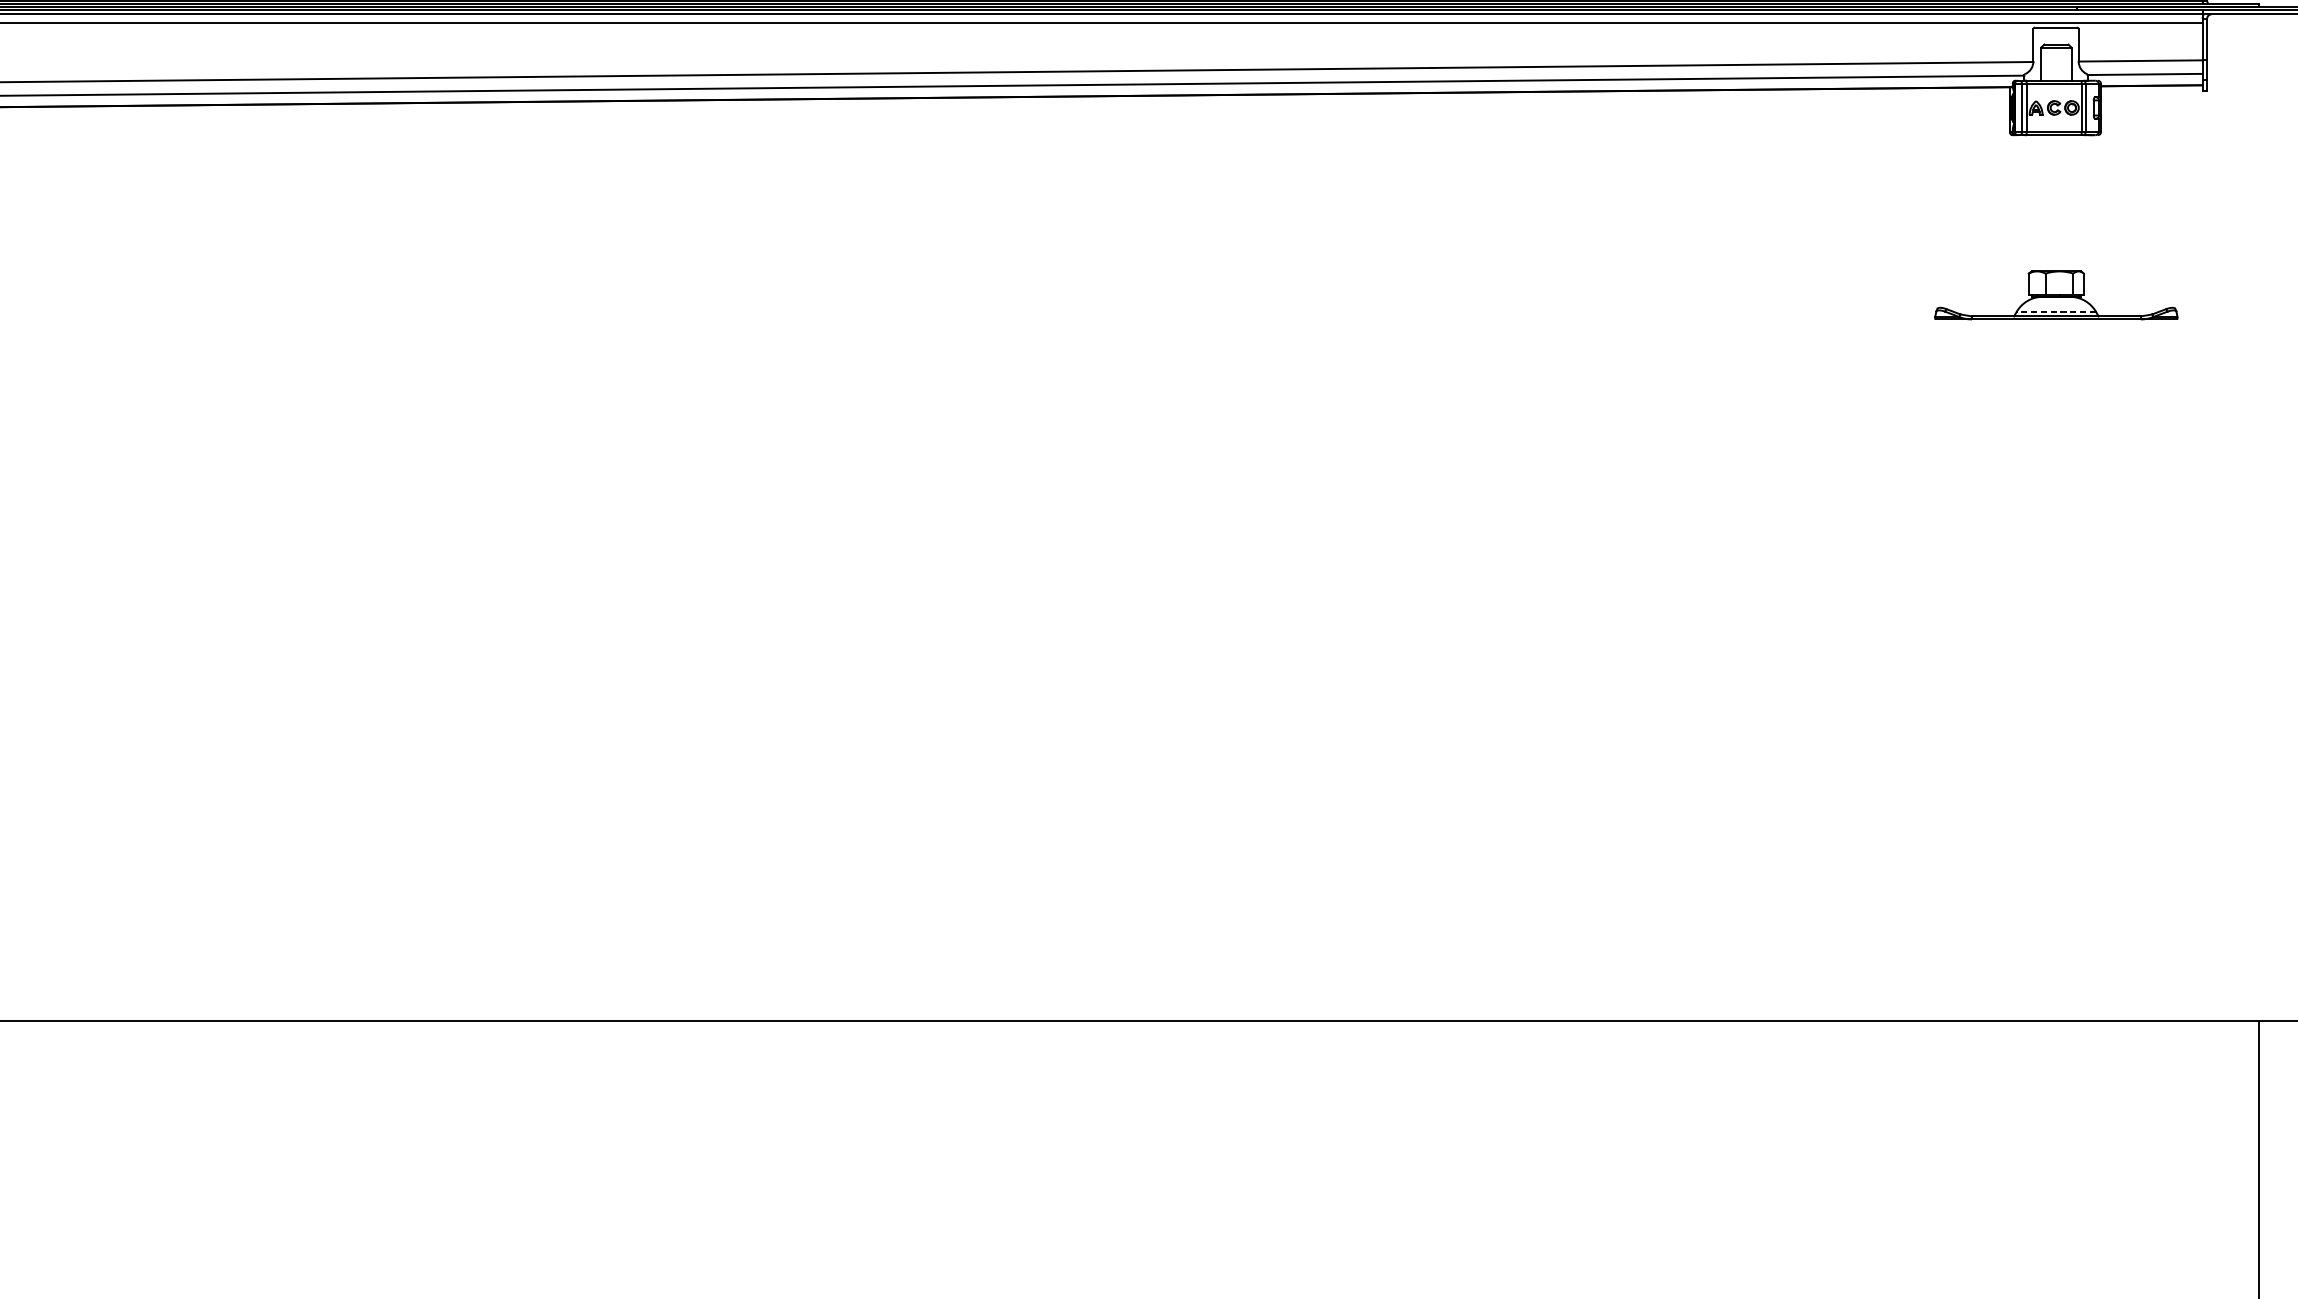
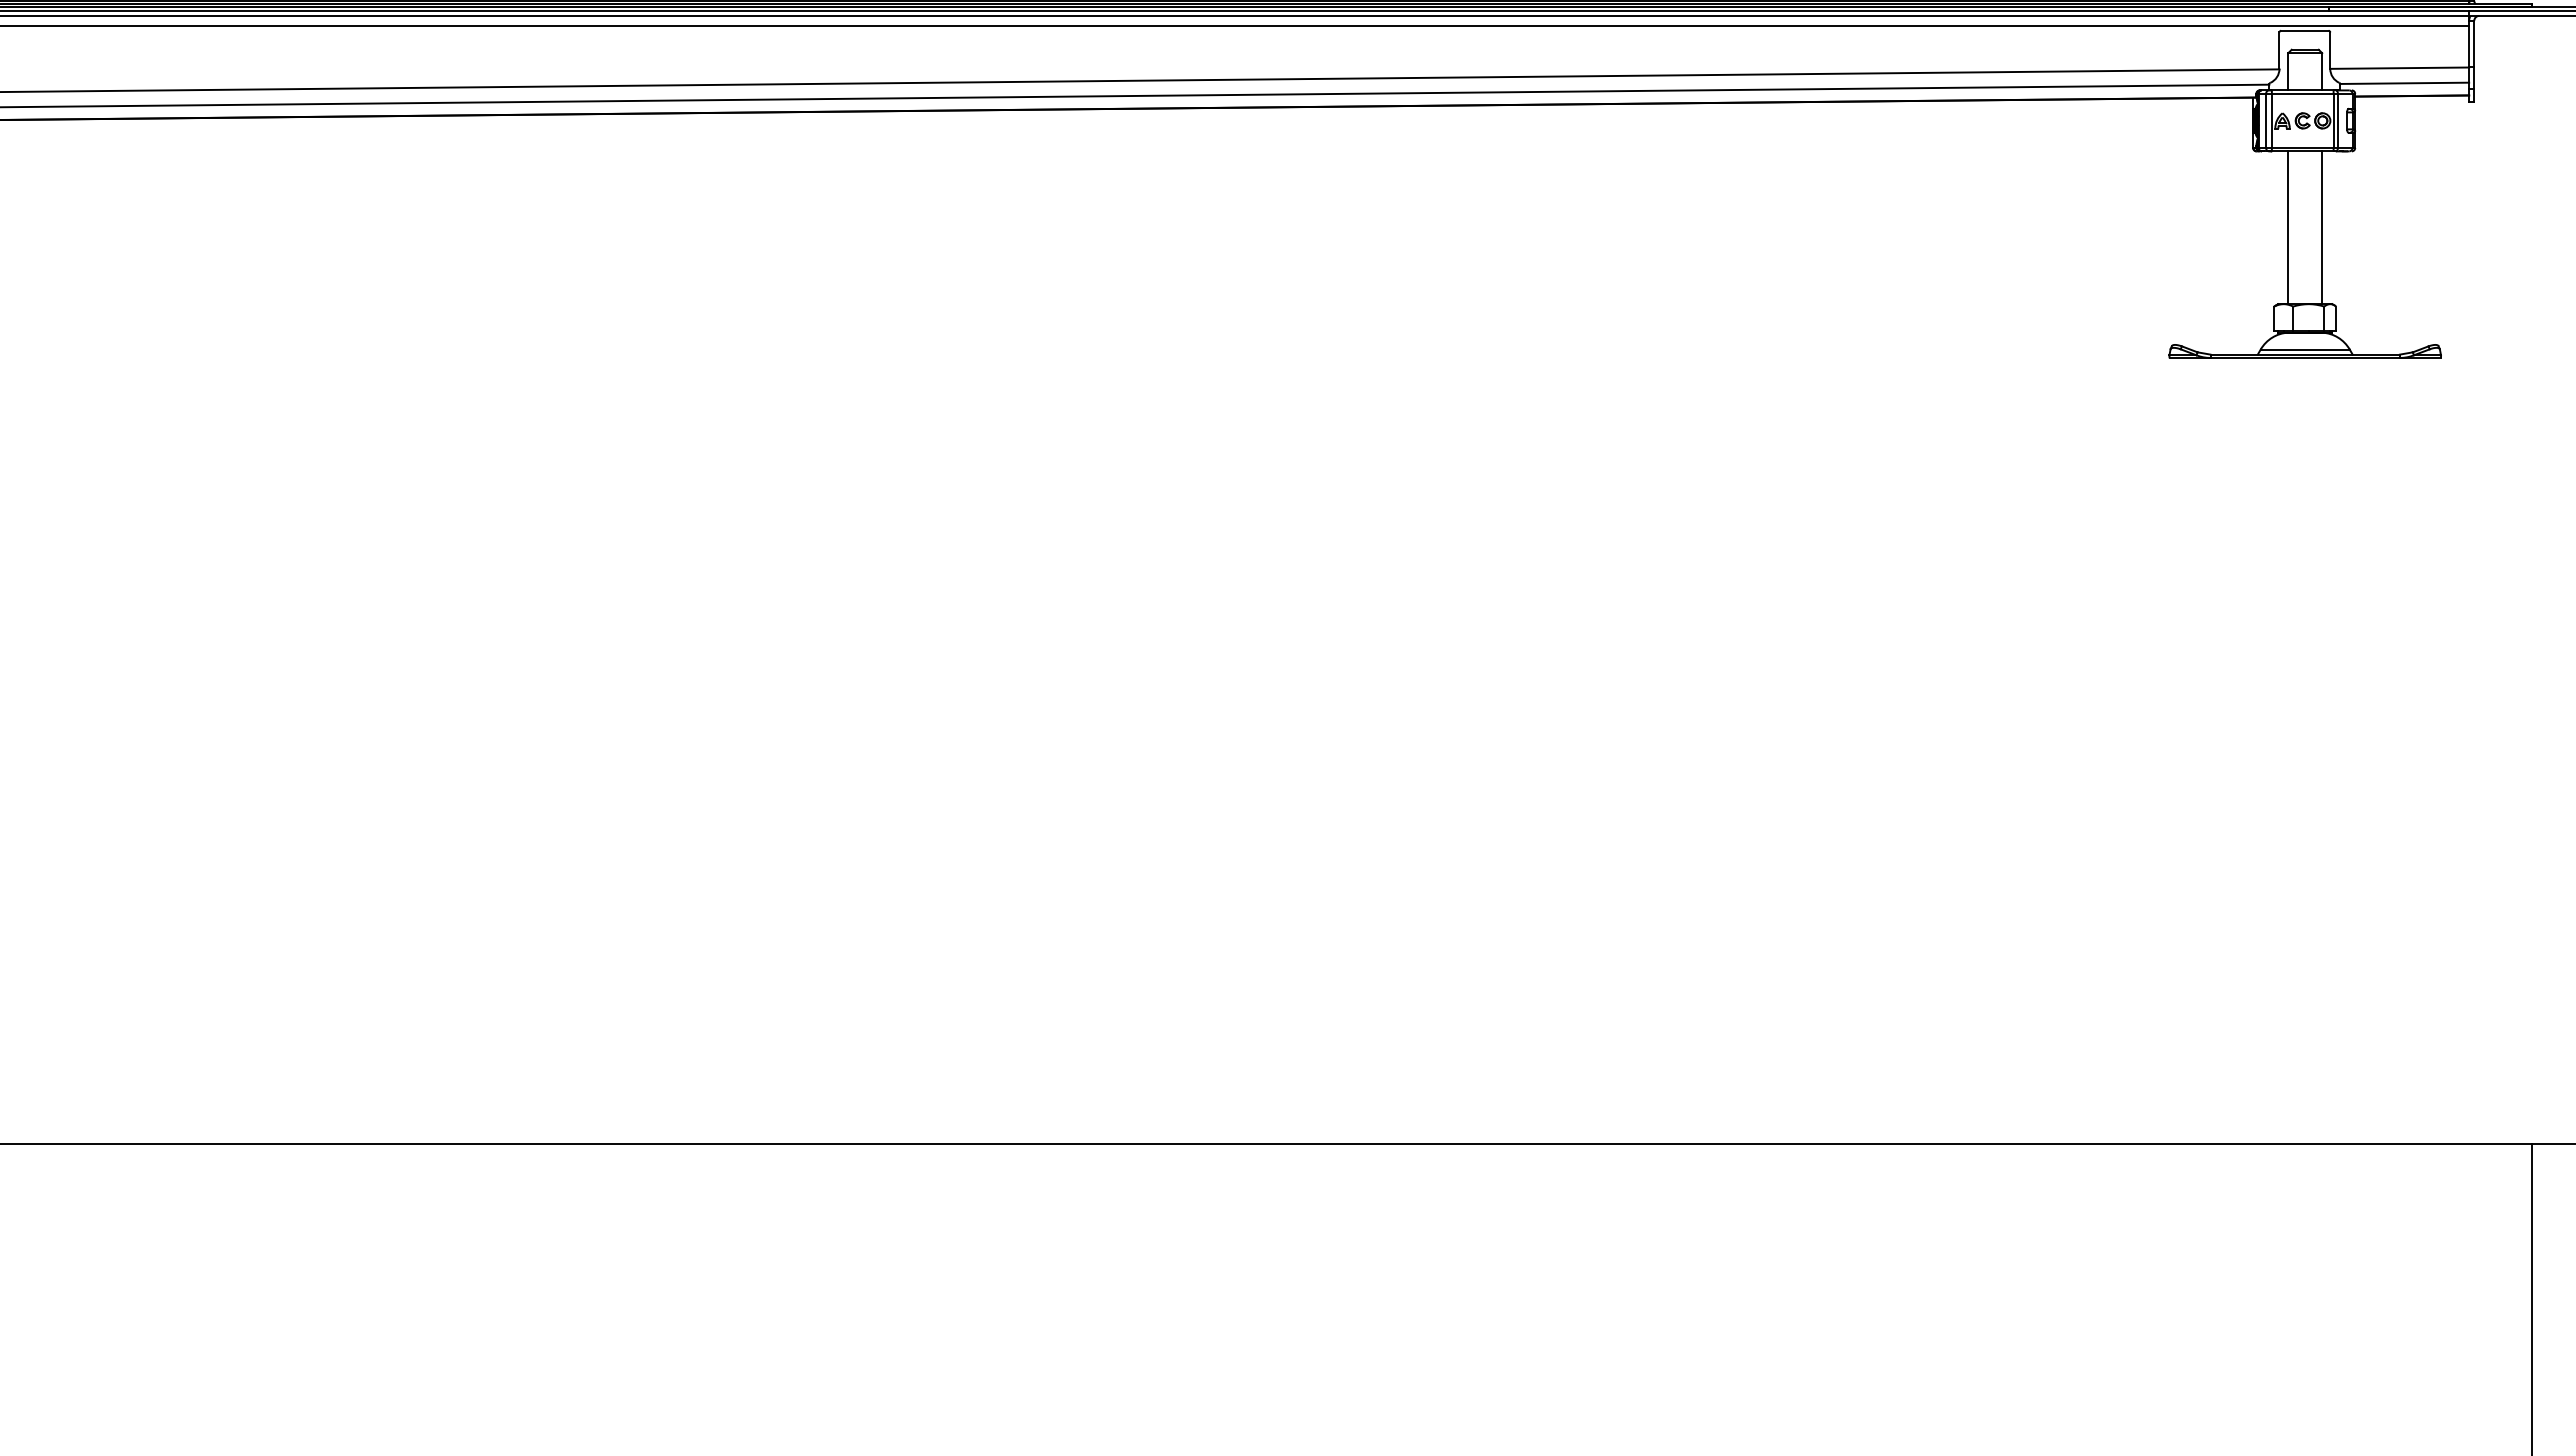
line: (2041, 203) -> (2288, 227), added
line: (2071, 203) -> (2322, 227), added
line: (2055, 311) -> (2304, 349), dashed -> solid

